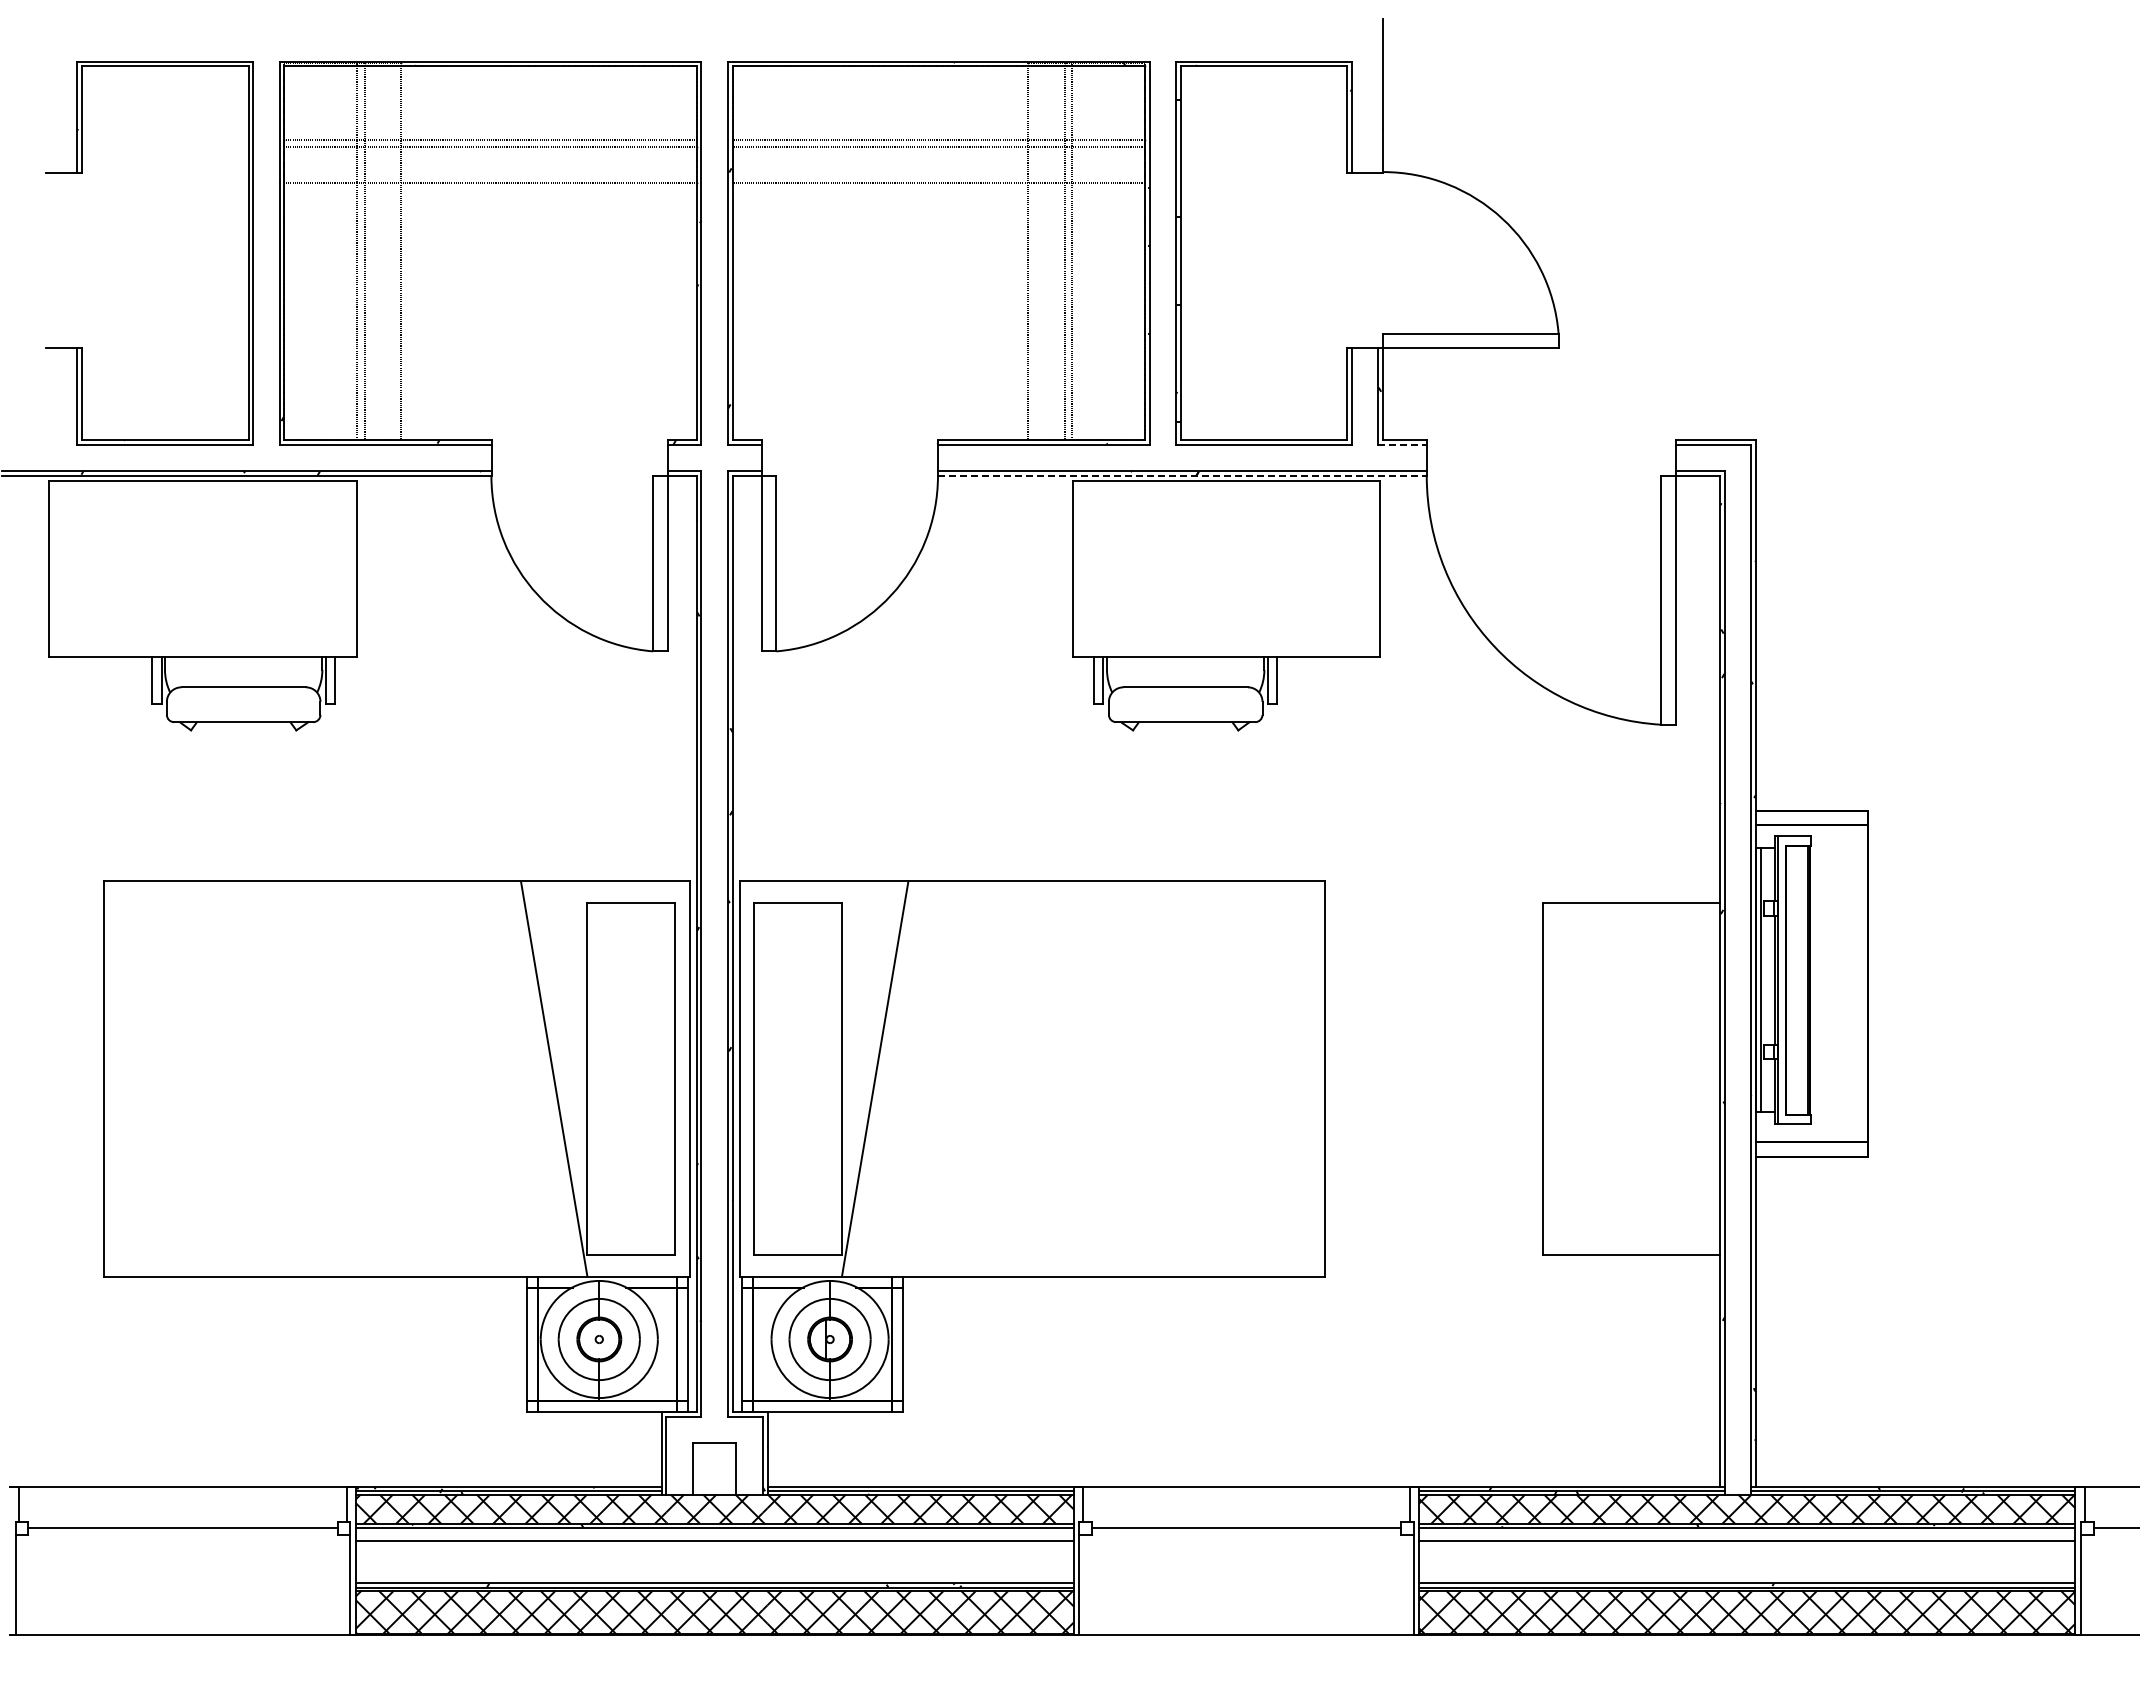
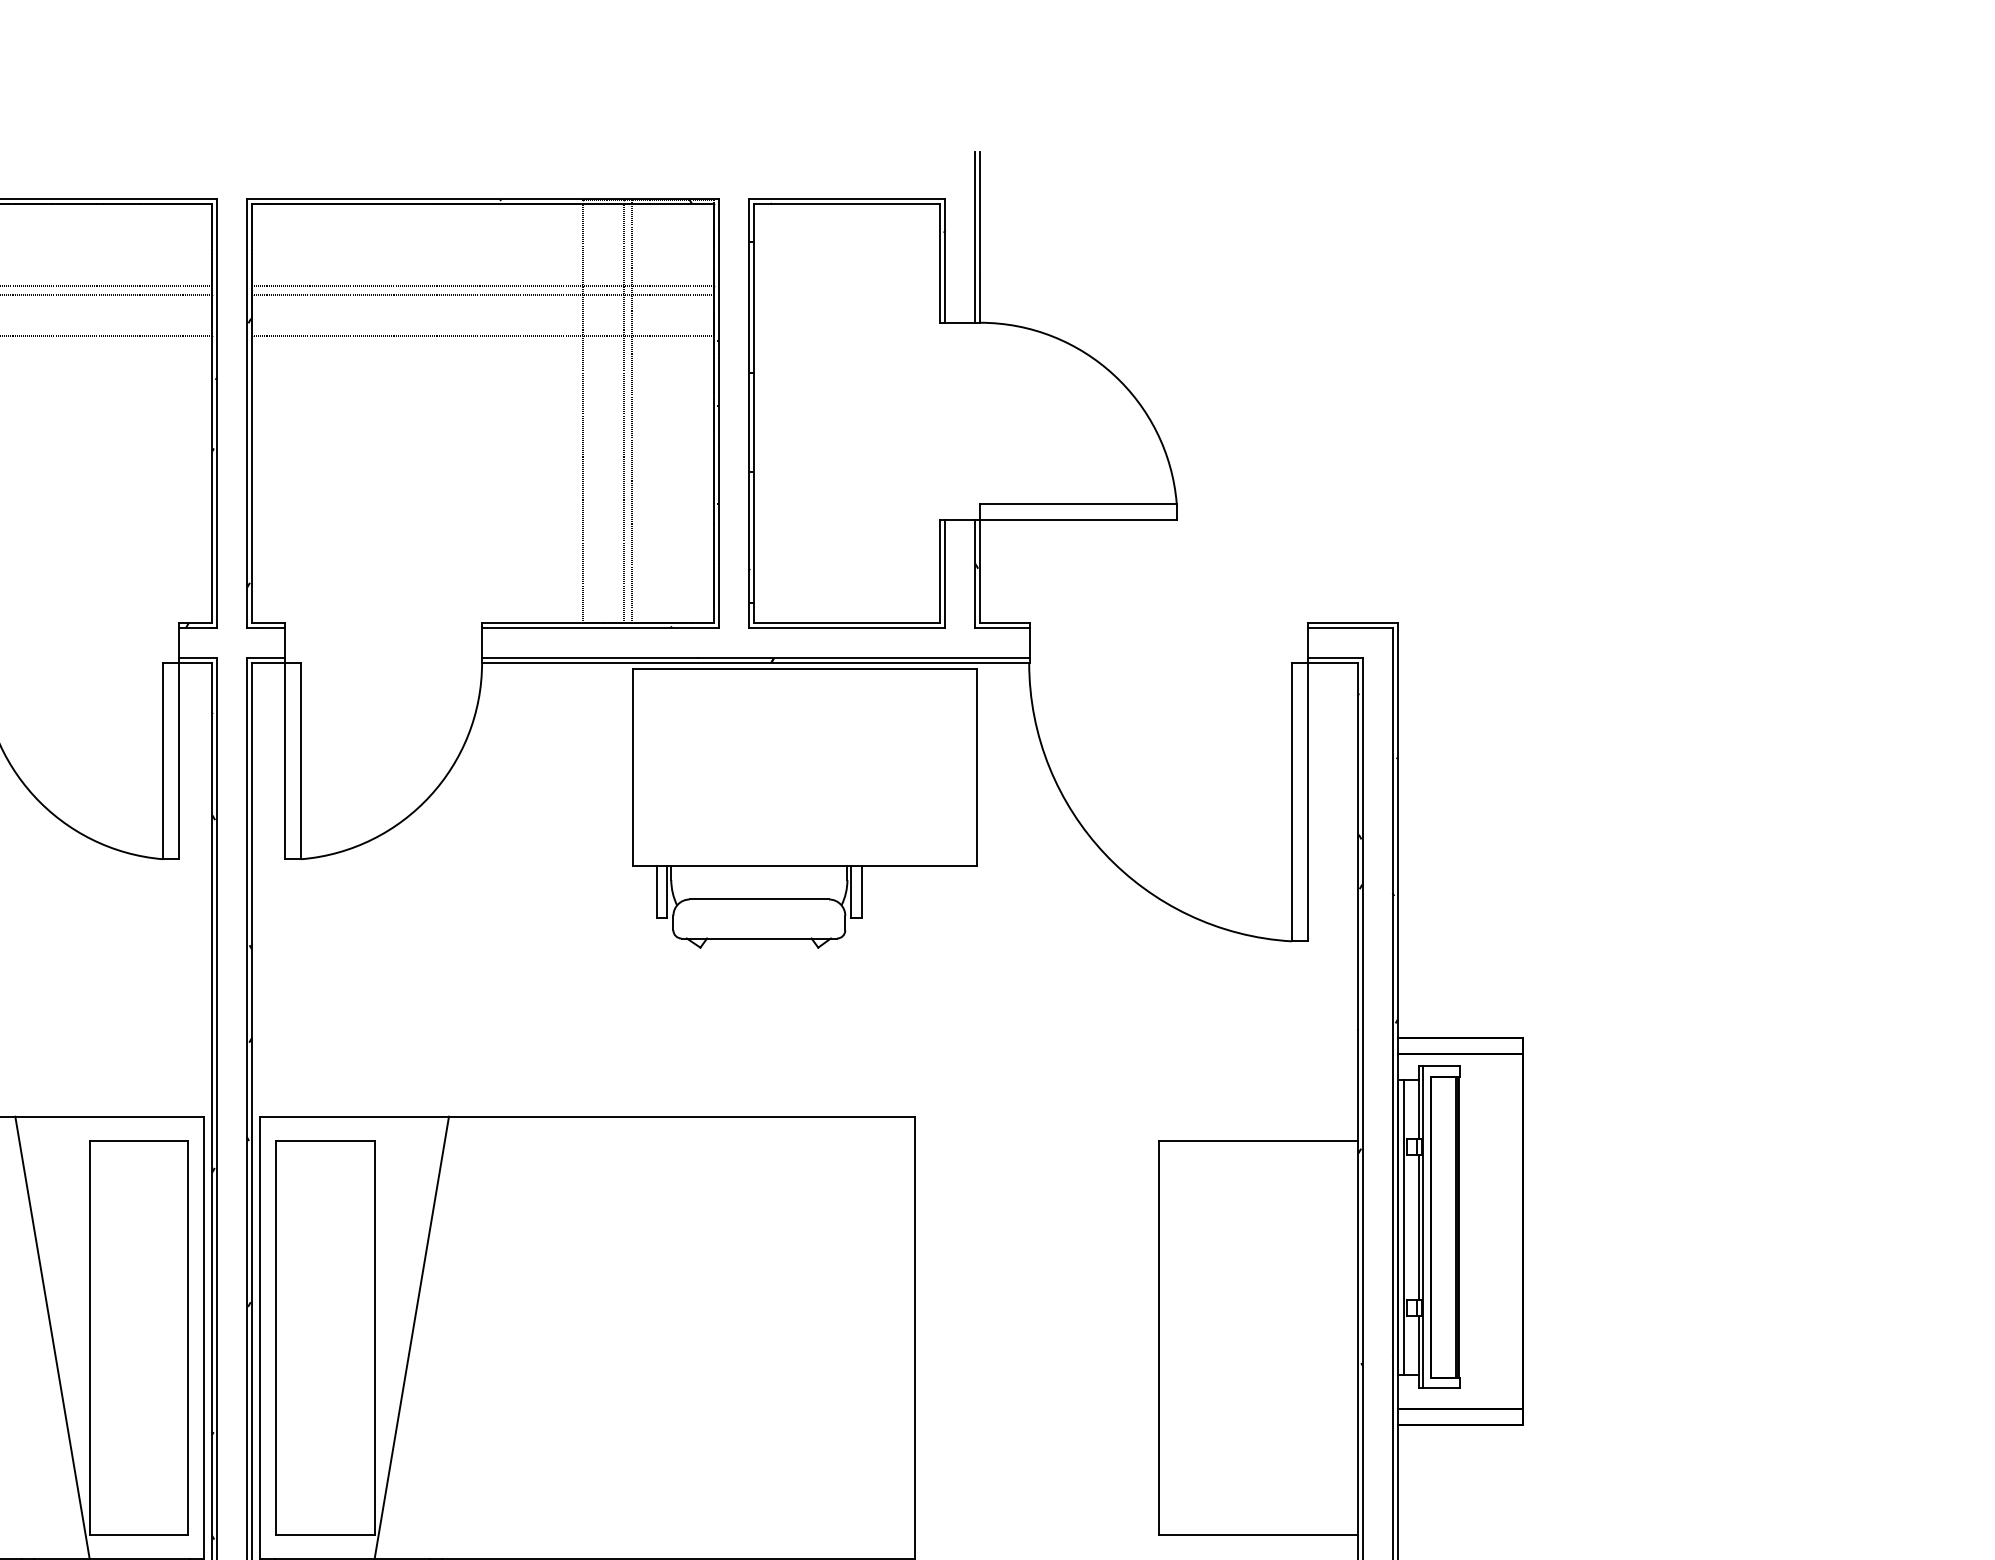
line: (1378, 95) -> (975, 237), added
line: (1403, 444) -> (1003, 627), dashed -> solid
line: (1182, 475) -> (755, 662), dashed -> solid

